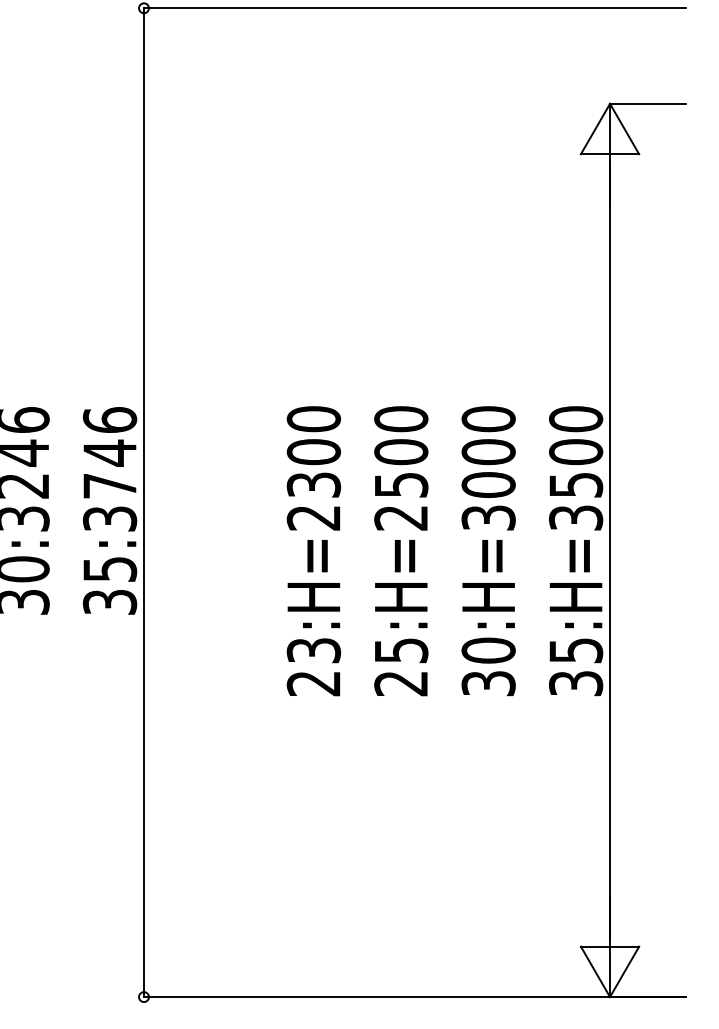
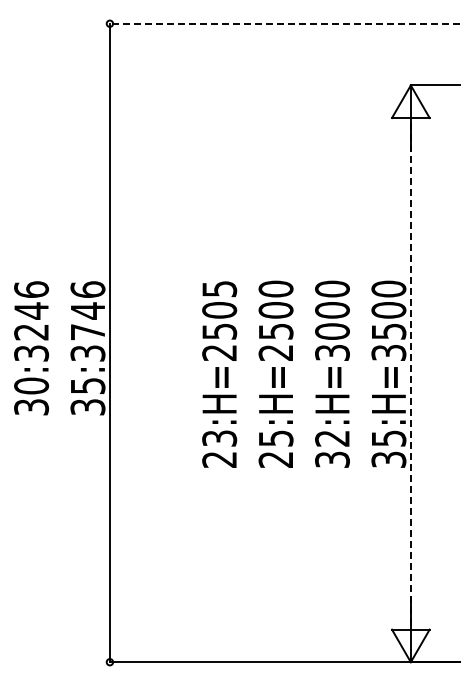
line: (414, 7) -> (284, 23), solid -> dashed
text: (313, 450) -> (219, 309), 23:H=2300 -> 23:H=2505
line: (609, 549) -> (410, 373), solid -> dashed
text: (488, 650) -> (332, 438), 30:H=3000 -> 32:H=3000

